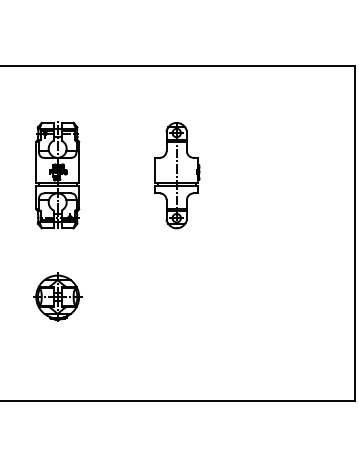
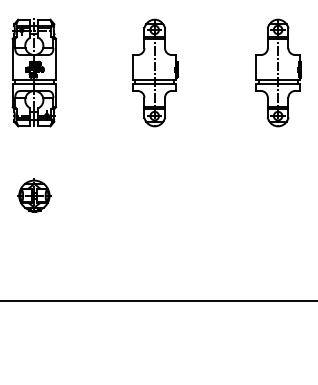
part: (299, 175) -> (278, 72), added
part: (57, 296) -> (34, 195), size x0.7

